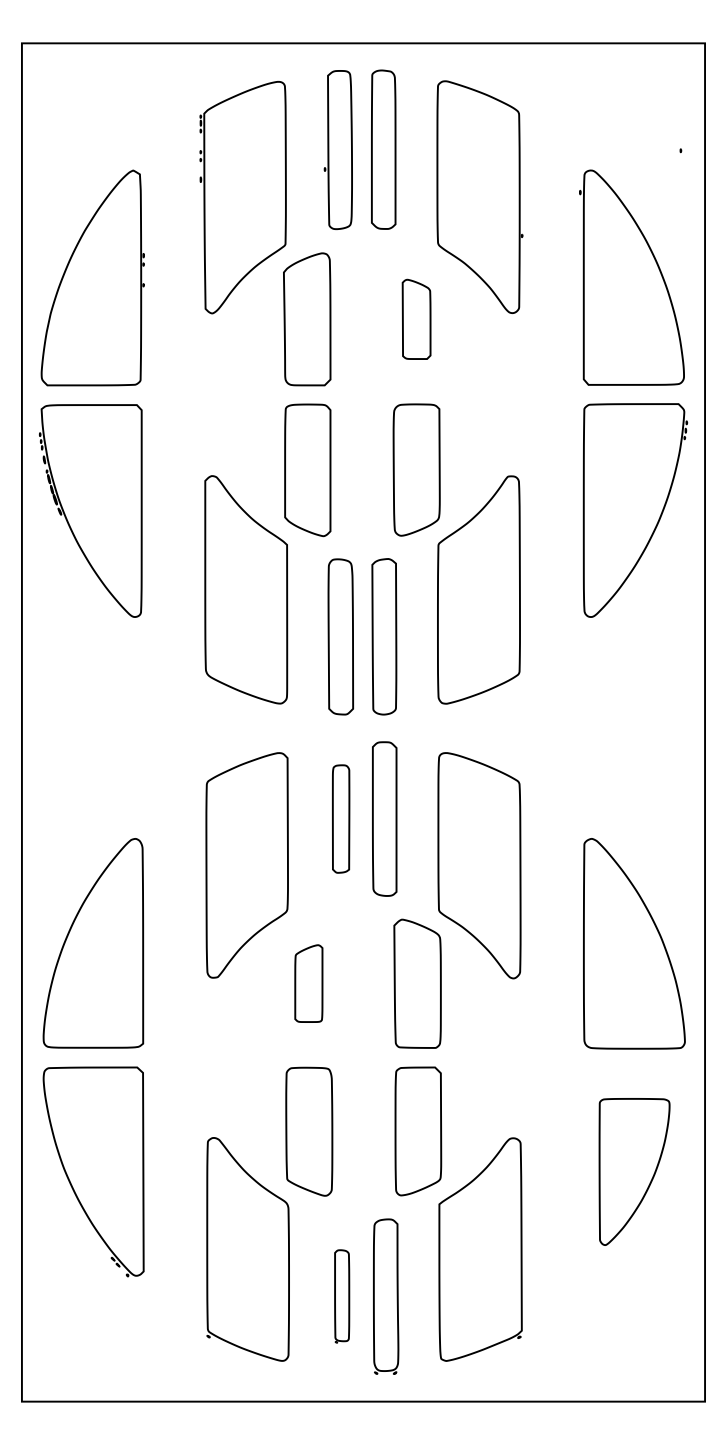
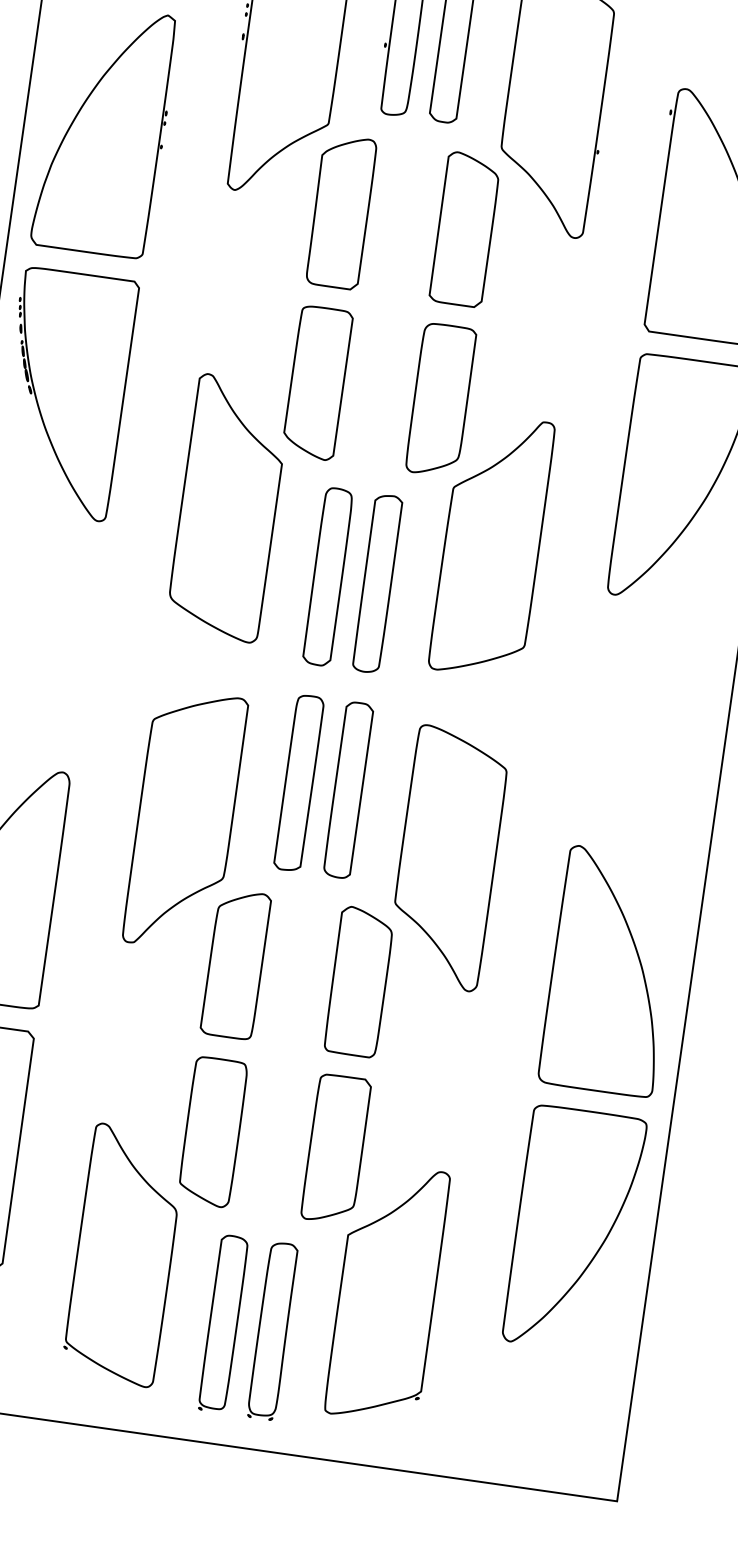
part: (416, 319) -> (464, 229), size x1.67
part: (340, 818) -> (298, 782), size x1.43
part: (308, 983) -> (235, 964), size x1.67
part: (634, 1171) -> (574, 1229), size x1.43
part: (341, 1296) -> (222, 1323), size x1.67

